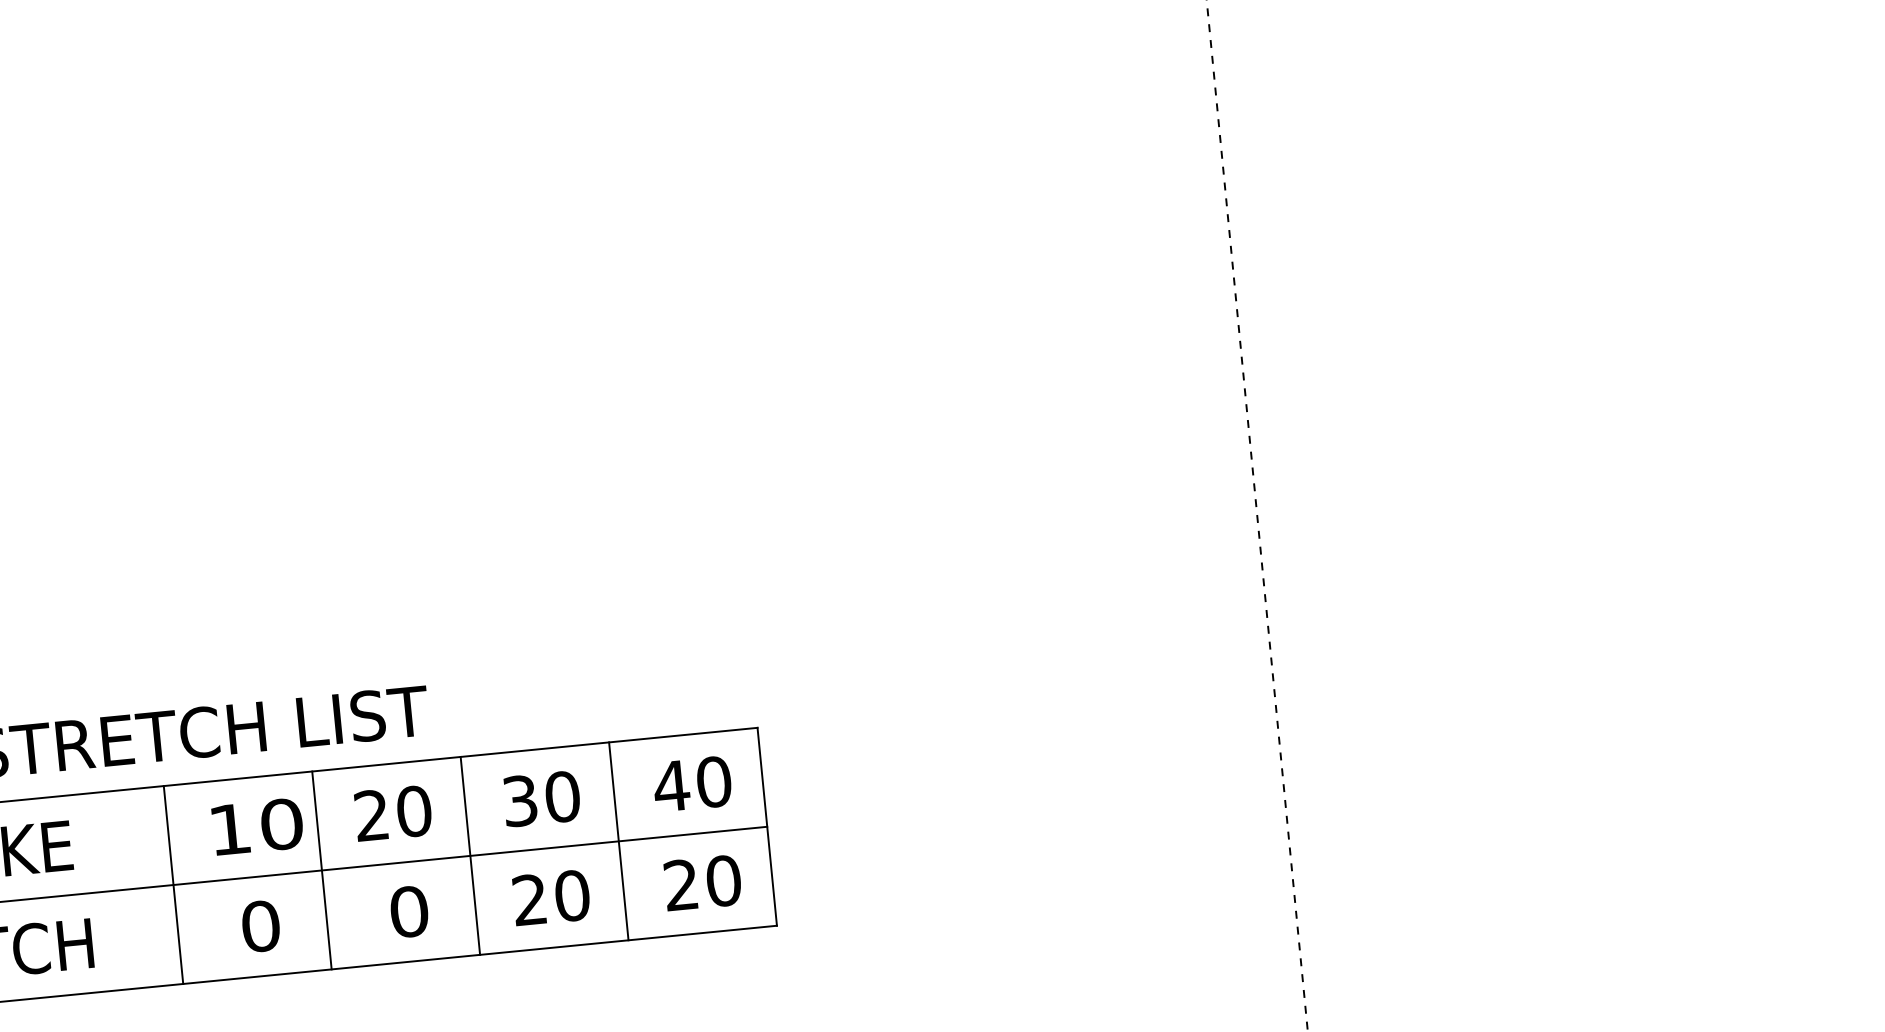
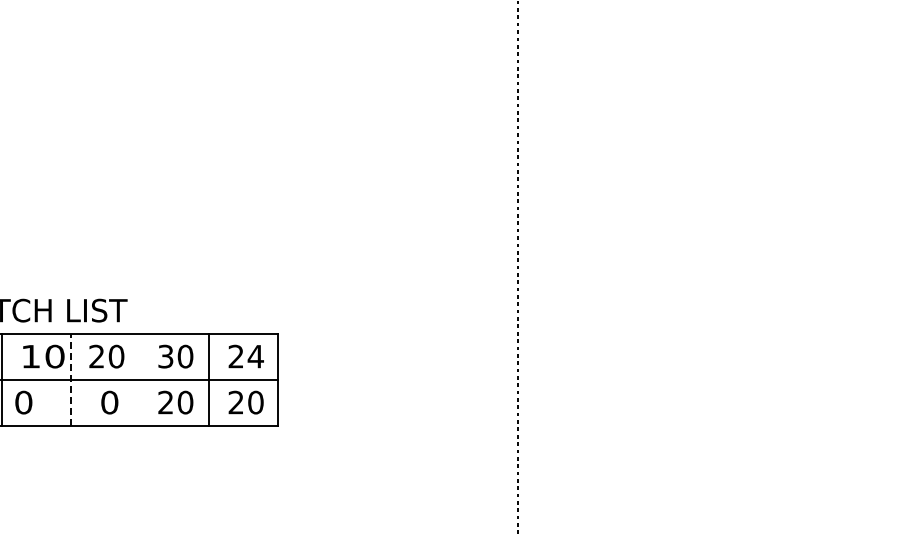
text: (691, 783) -> (245, 356), 40 -> 24
line: (470, 855) -> (140, 379), removed
line: (322, 870) -> (71, 379), solid -> dashed
text: (260, 926) -> (23, 402), moved

